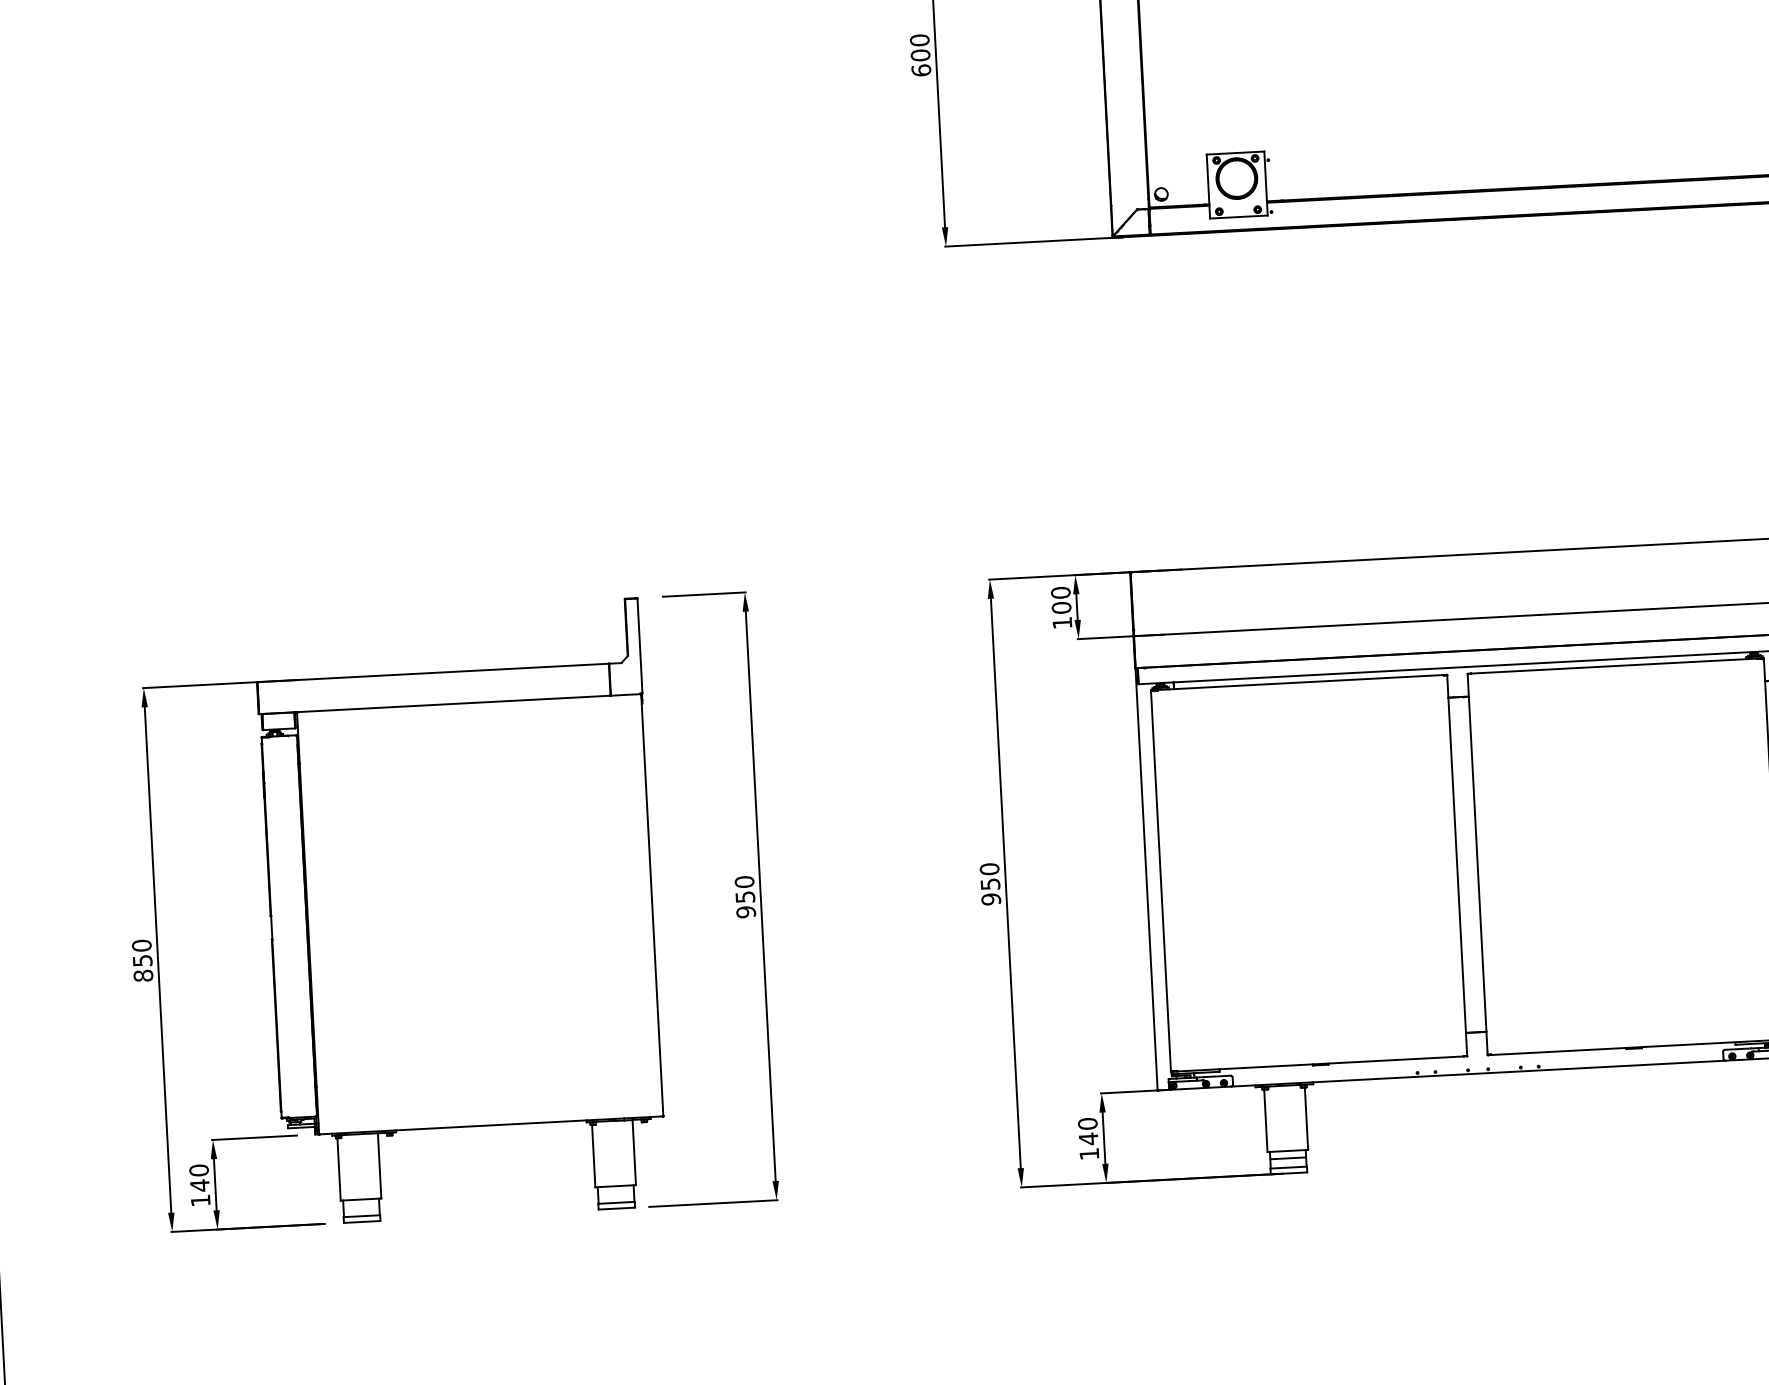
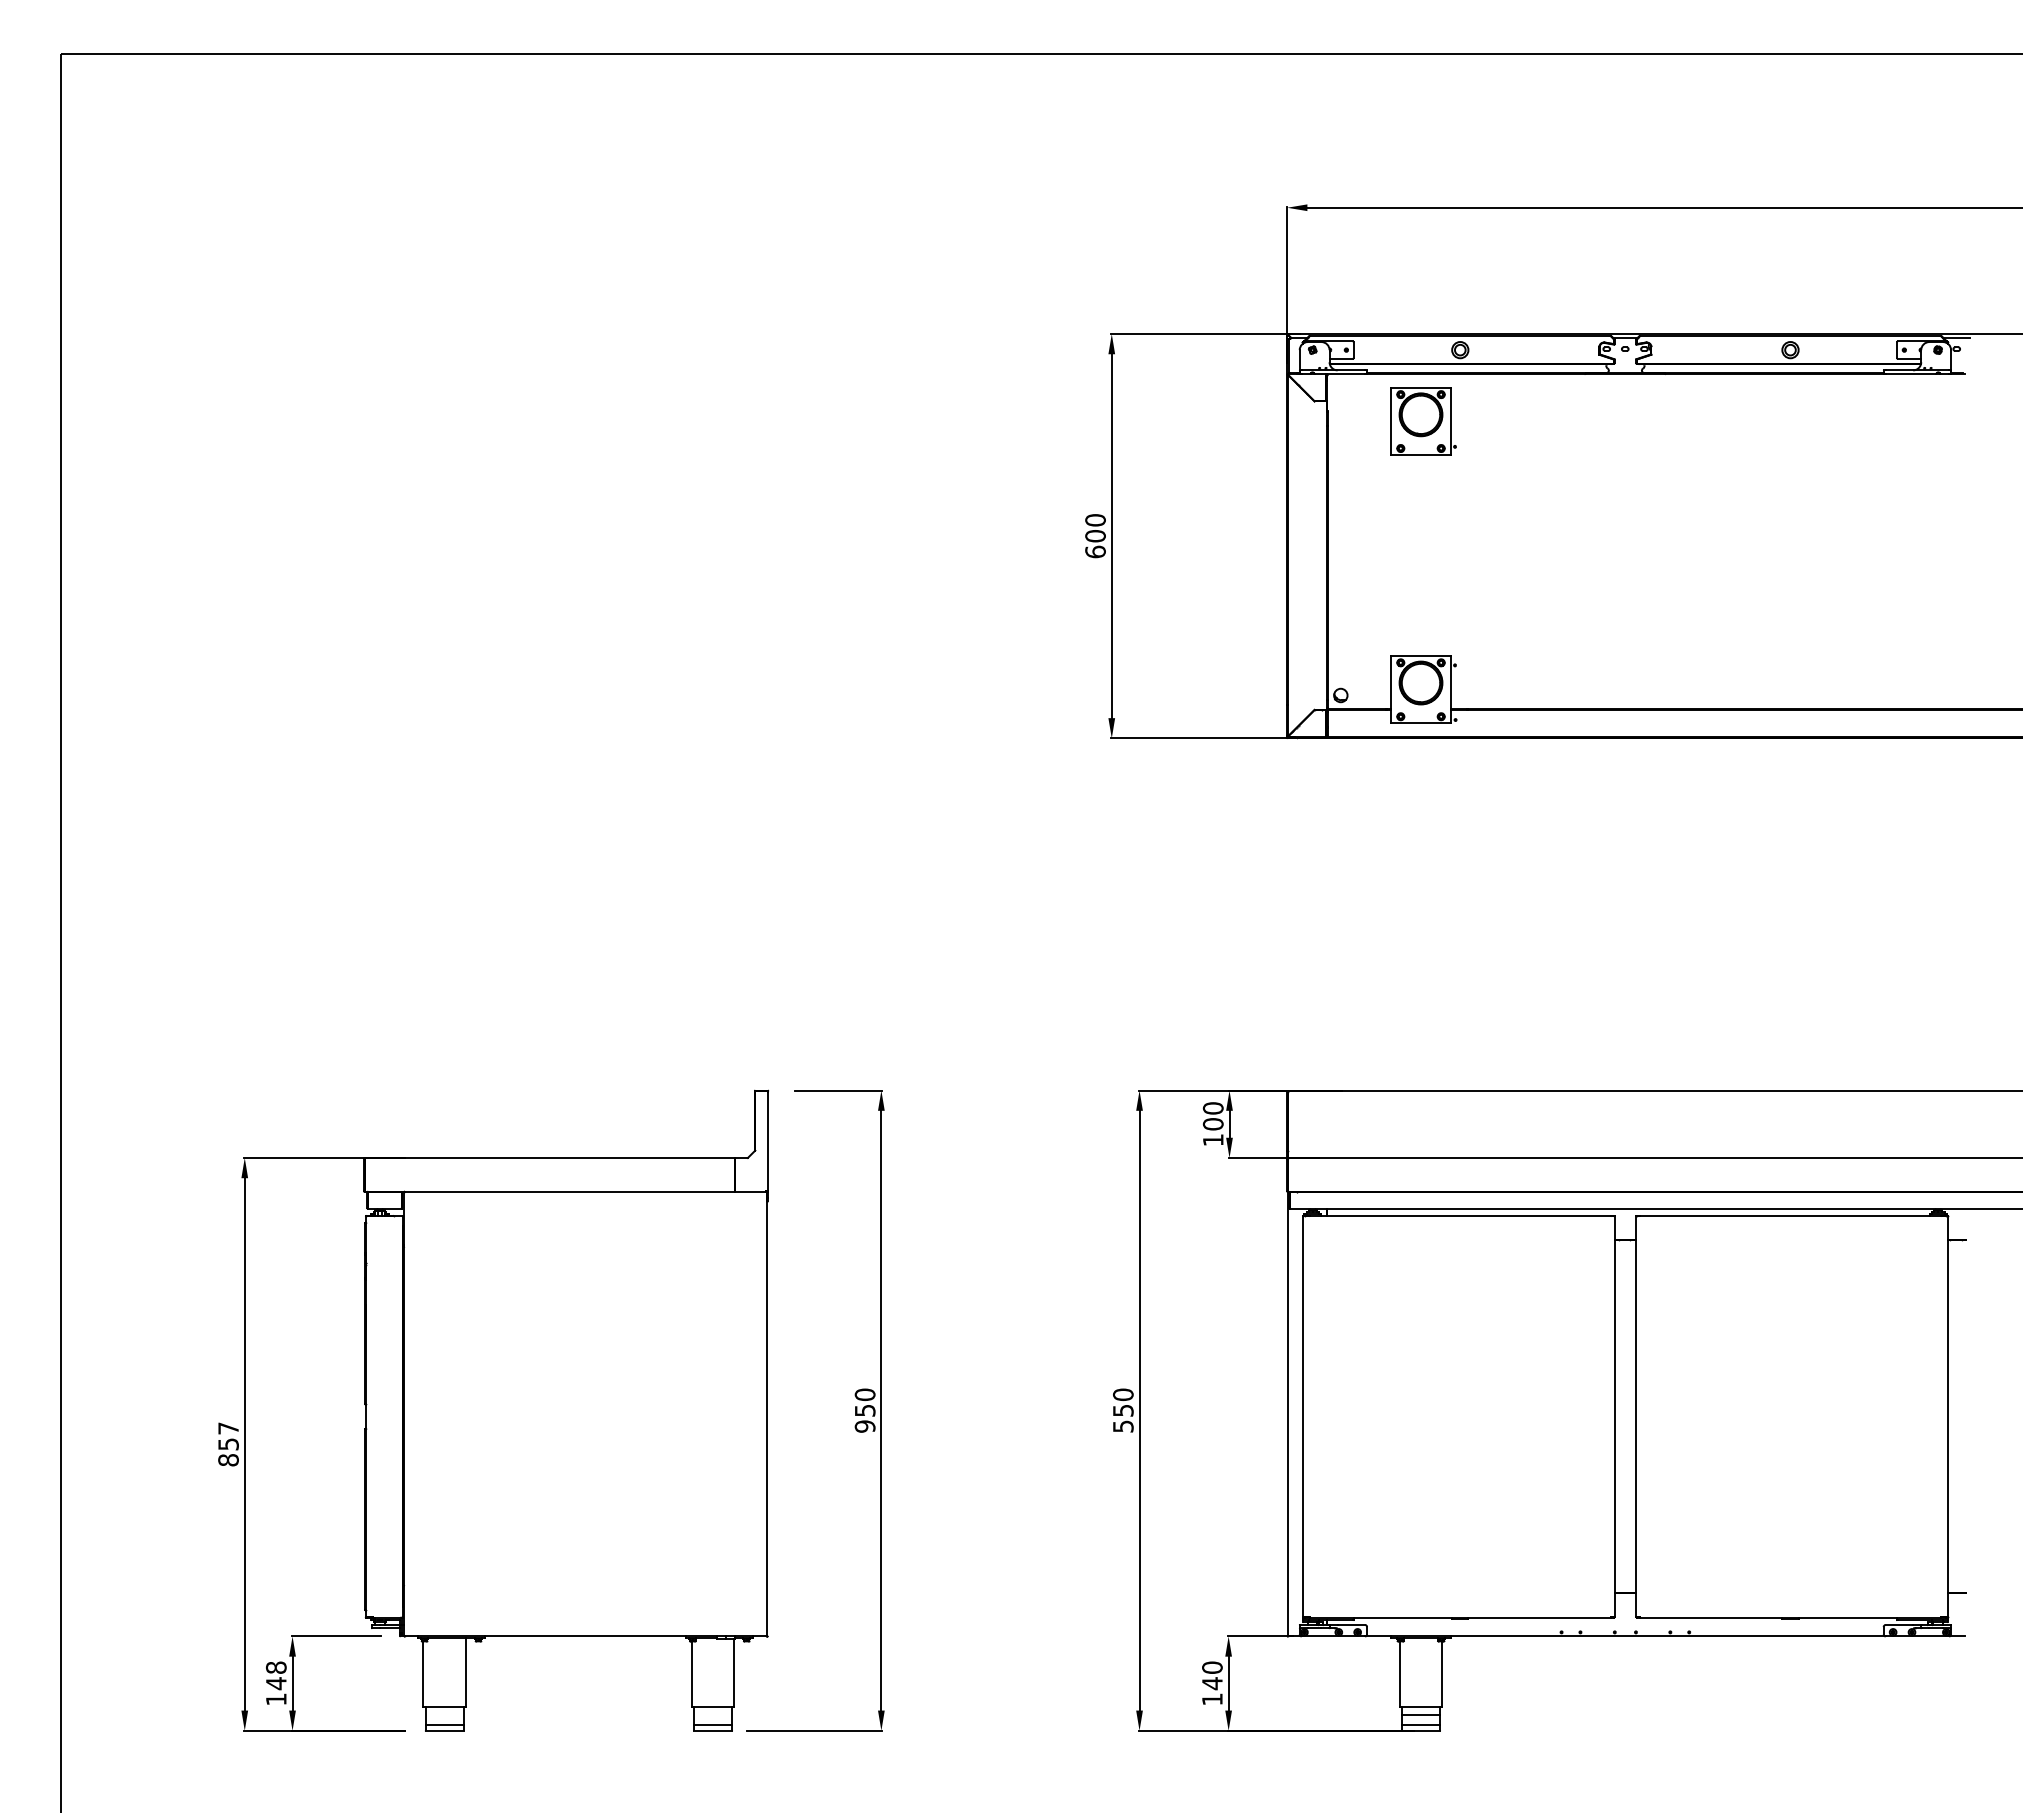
text: (991, 899) -> (1123, 1426), 950 -> 550
text: (141, 945) -> (228, 1428), 850 -> 857
text: (199, 1170) -> (276, 1667), 140 -> 148

